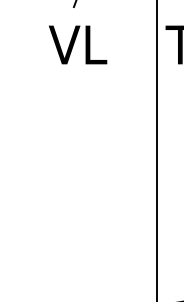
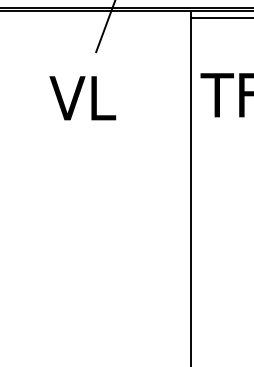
text: (77, 45) -> (82, 98), moved

